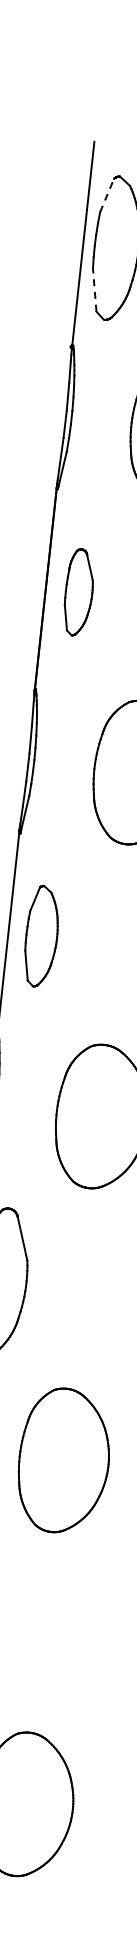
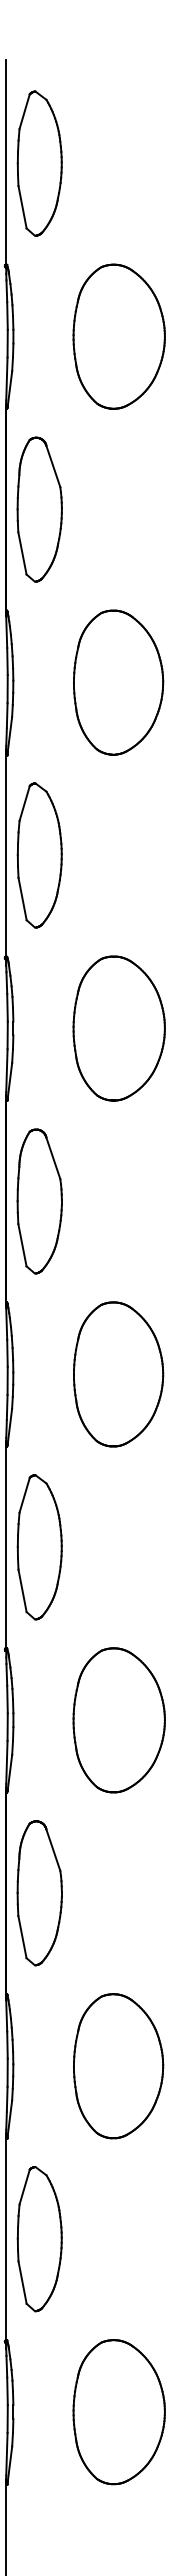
line: (107, 195) -> (24, 111), dashed -> solid
line: (94, 290) -> (22, 207), dashed -> solid
part: (78, 592) -> (39, 509), size x1.67
part: (41, 936) -> (39, 855), size x1.43

